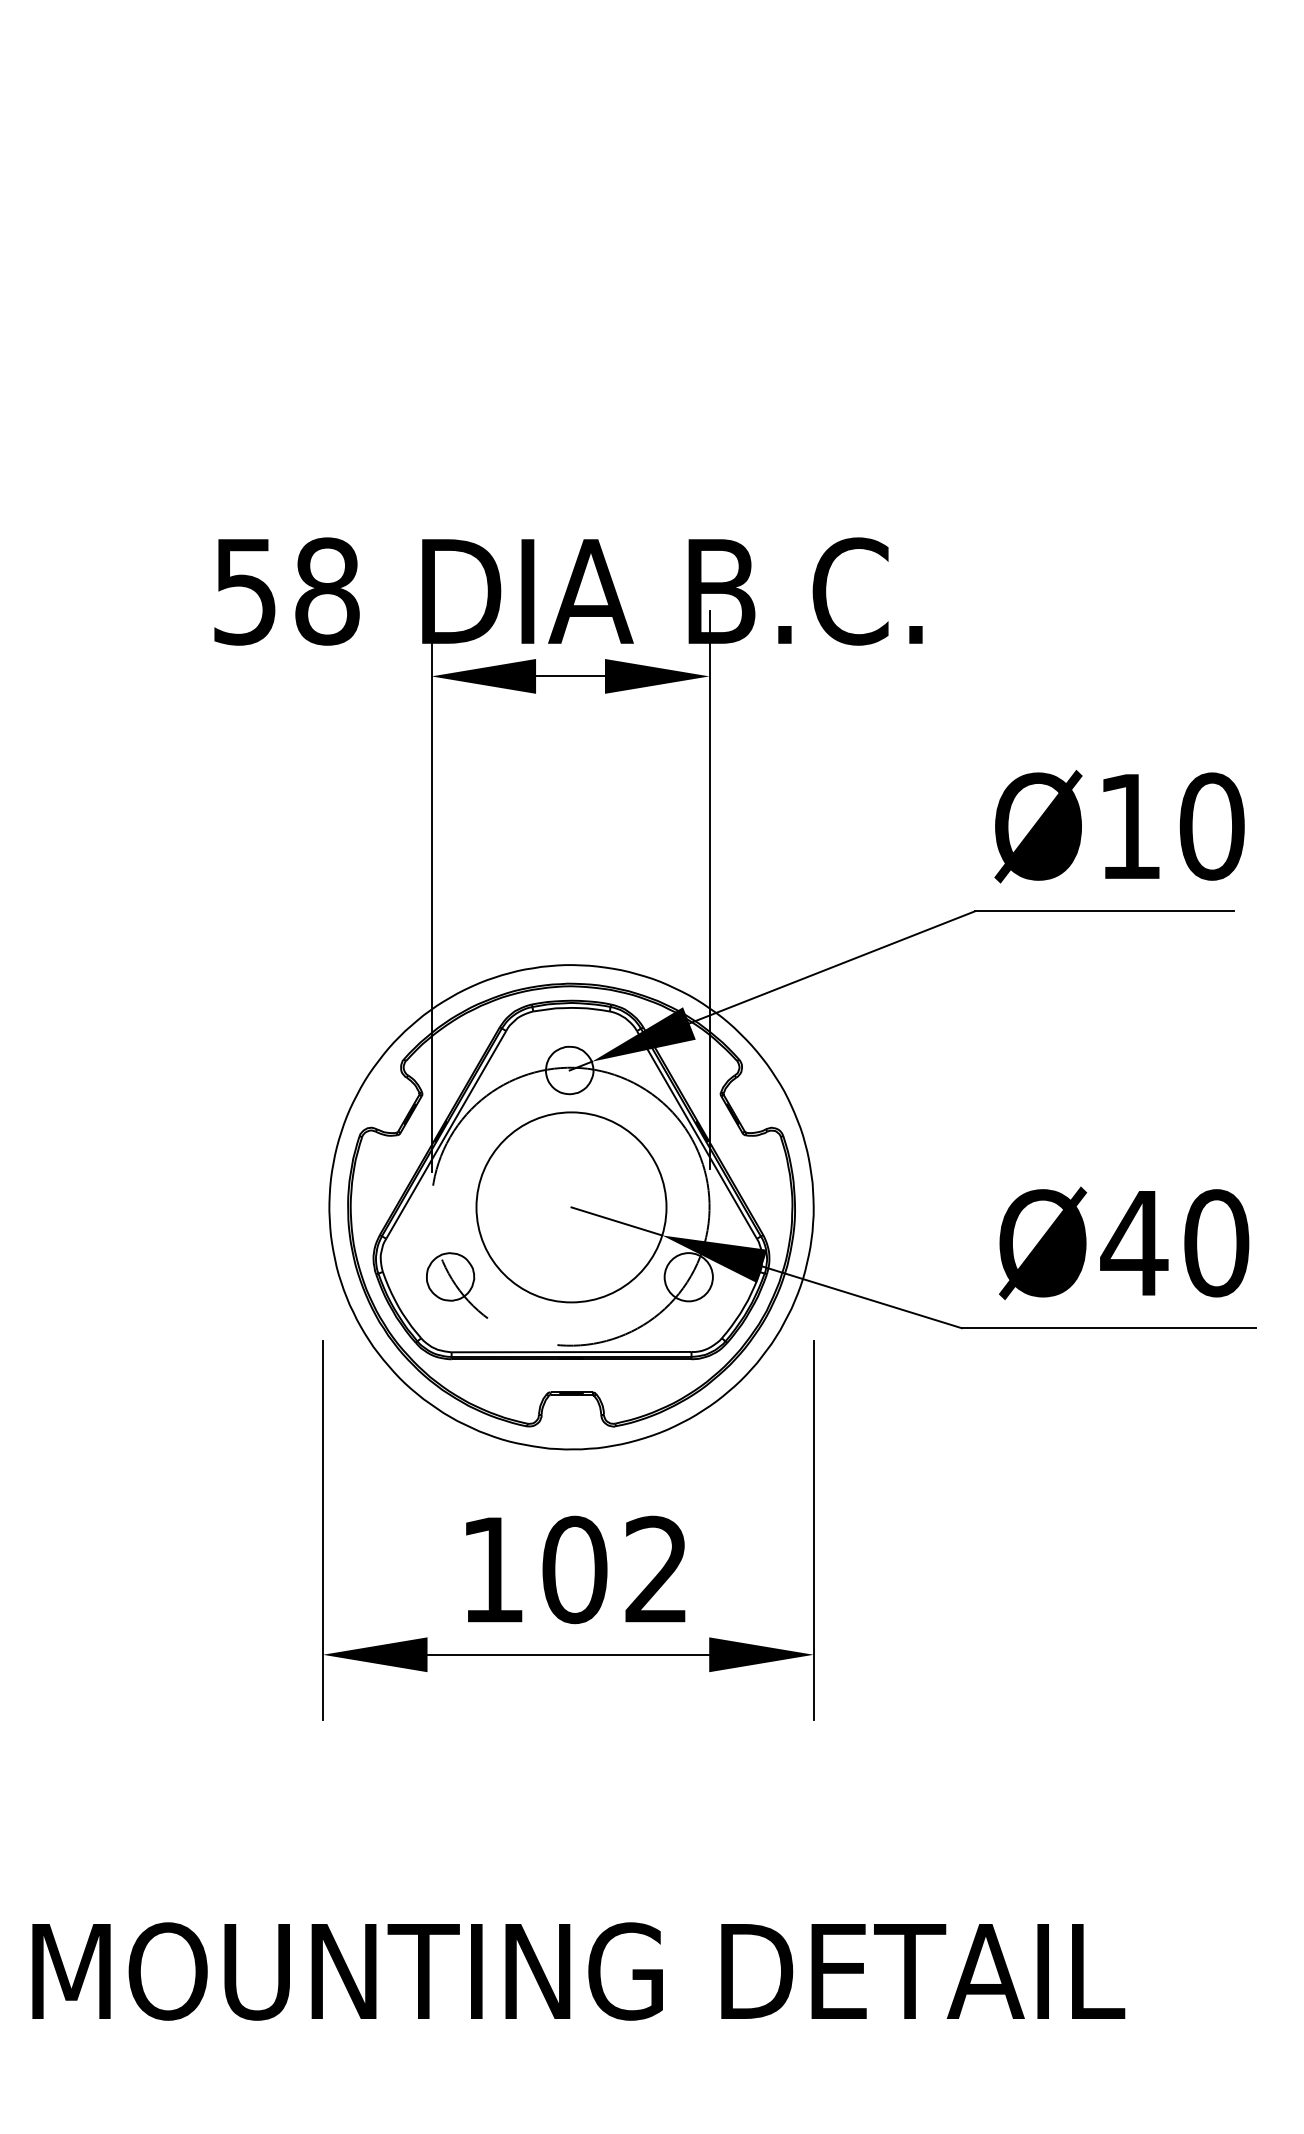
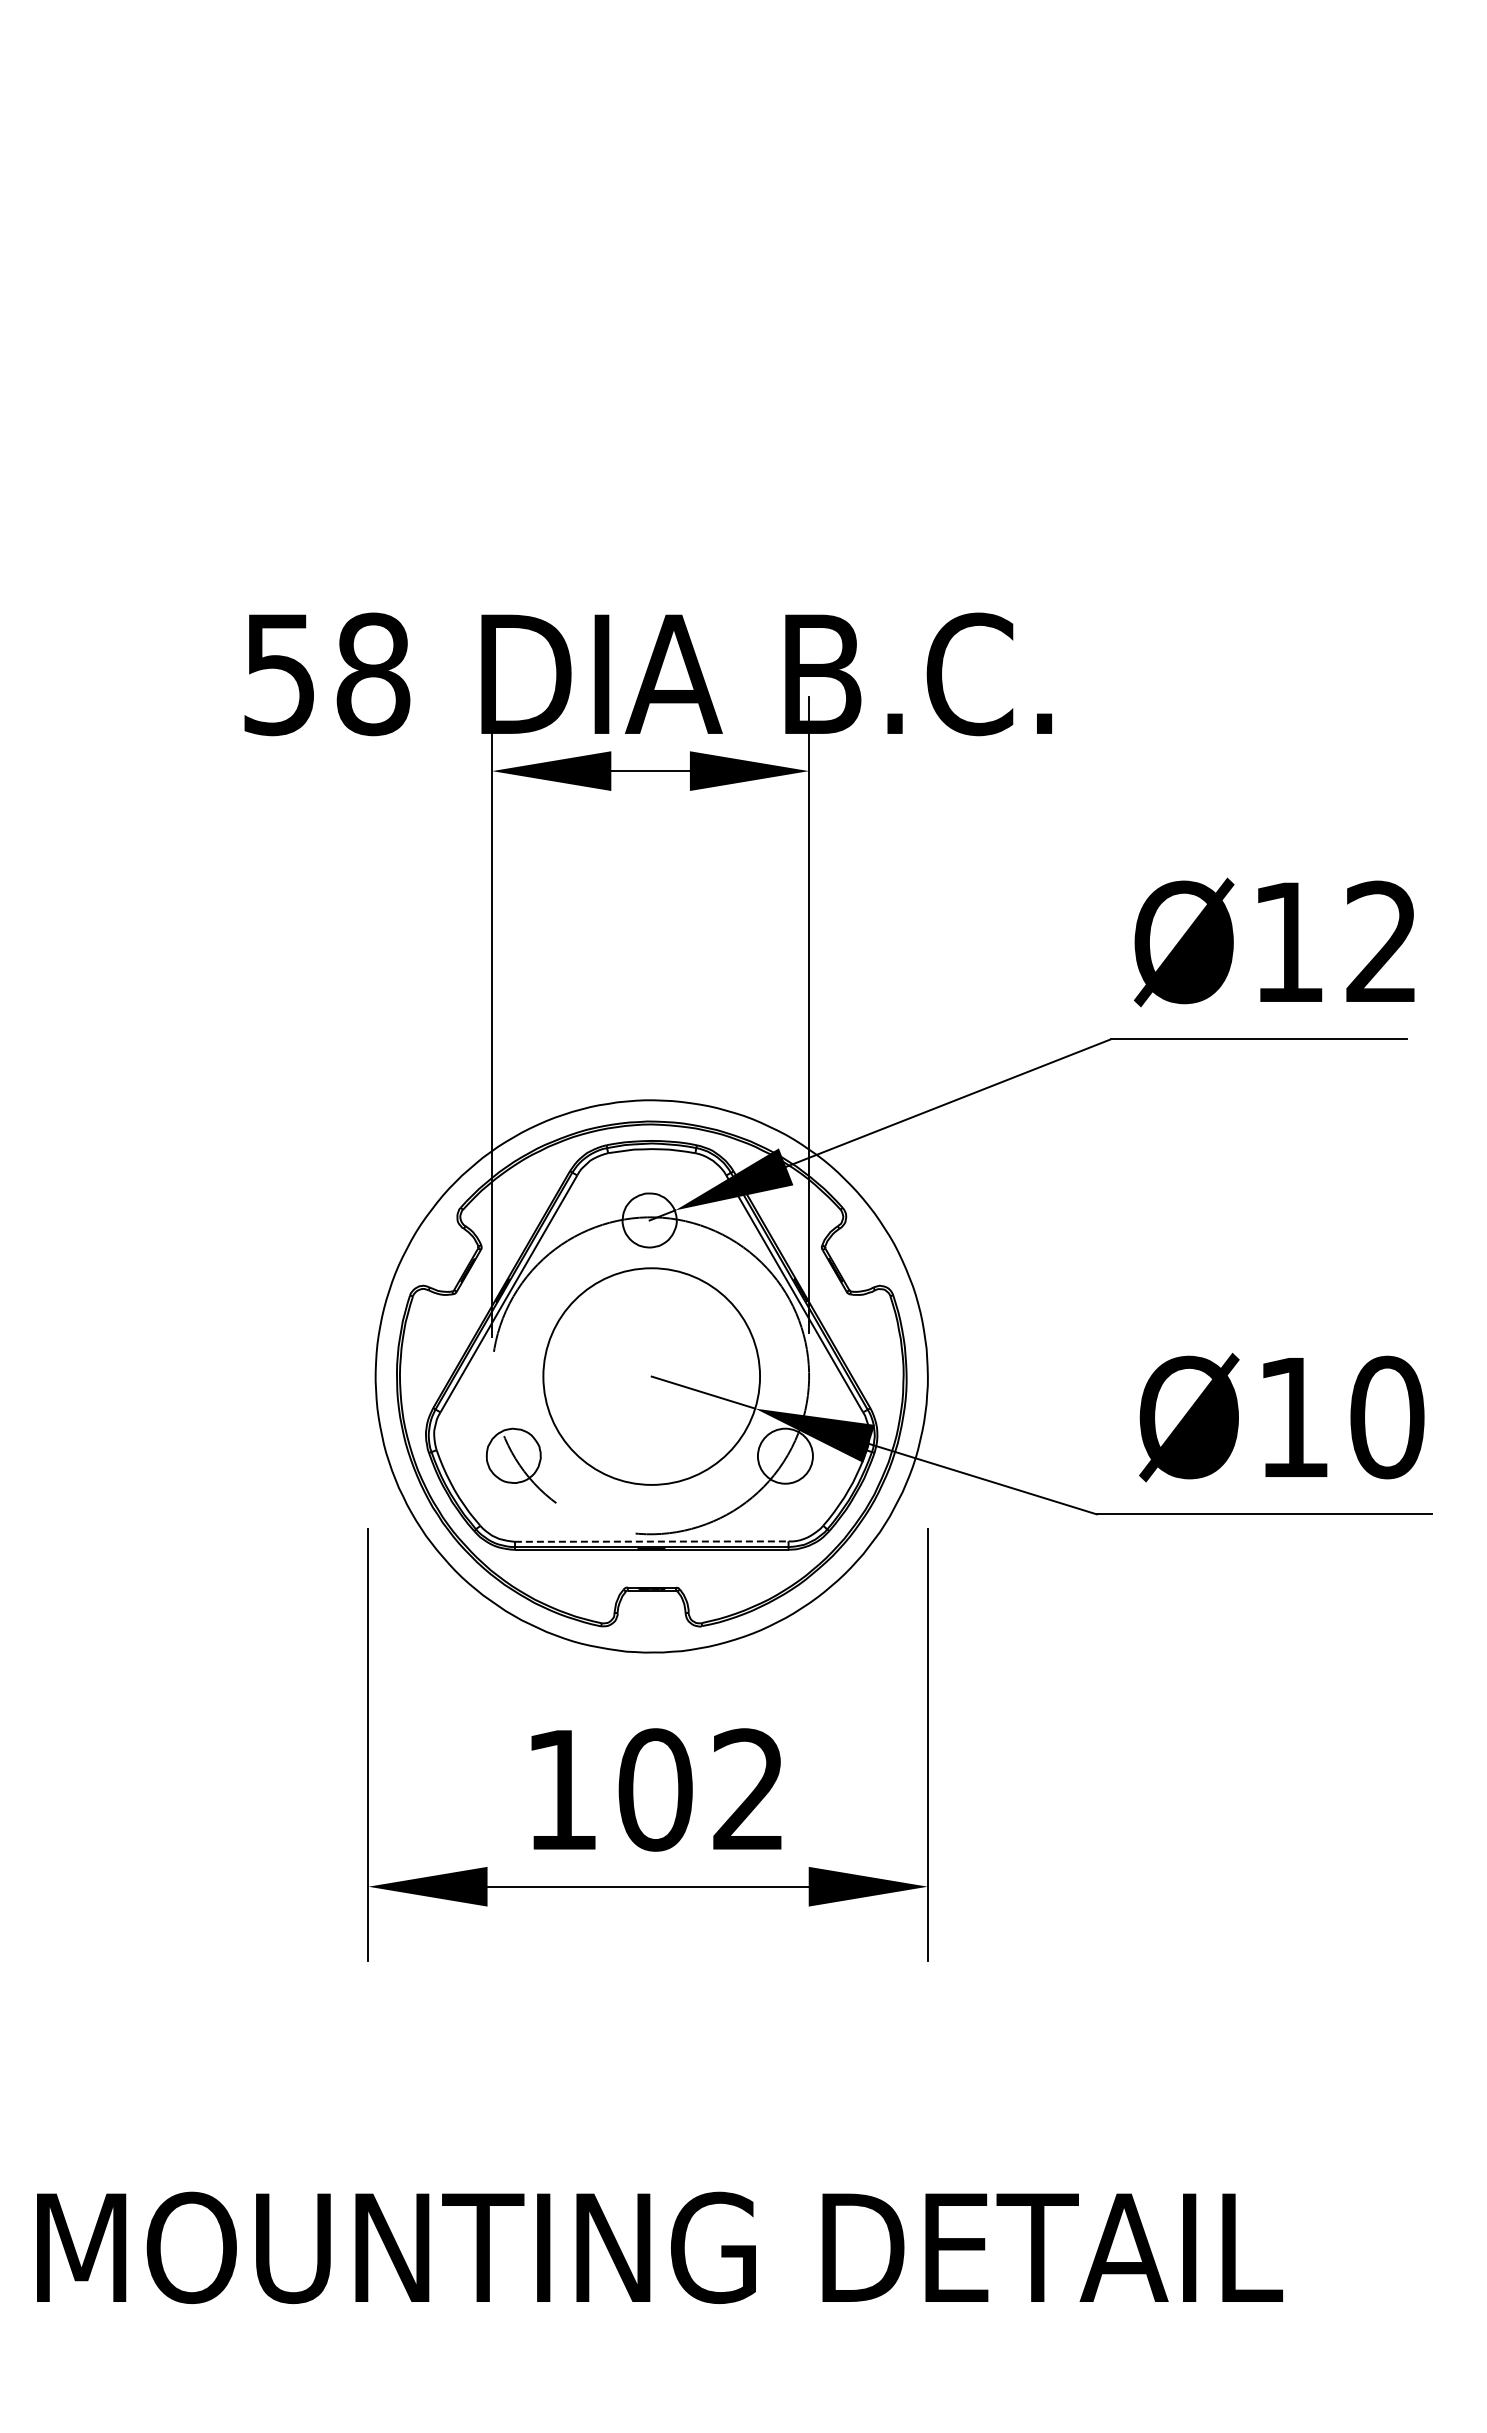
text: (1212, 826) -> (1382, 942), Ø10 -> Ø12
text: (1134, 1243) -> (1293, 1417), Ø40 -> Ø10
line: (571, 1352) -> (651, 1541), solid -> dashed

